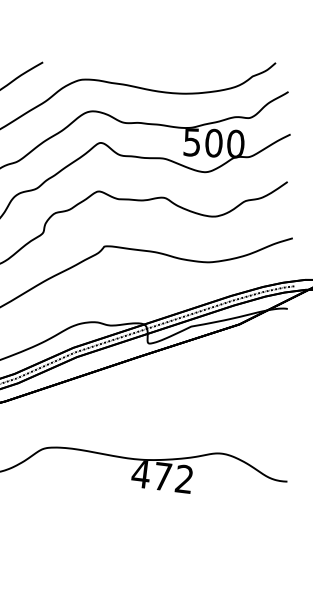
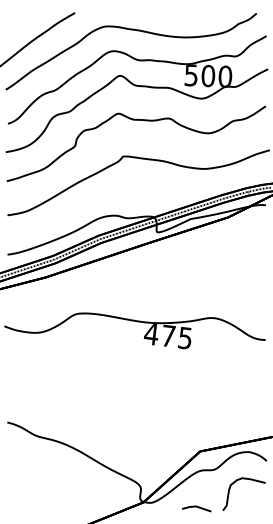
text: (183, 478) -> (184, 337), 472 -> 475

